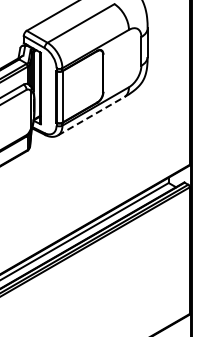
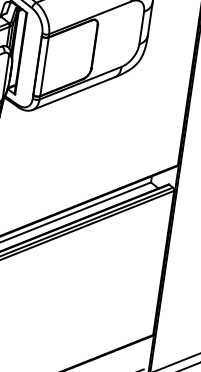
line: (91, 115) -> (74, 92), dashed -> solid

